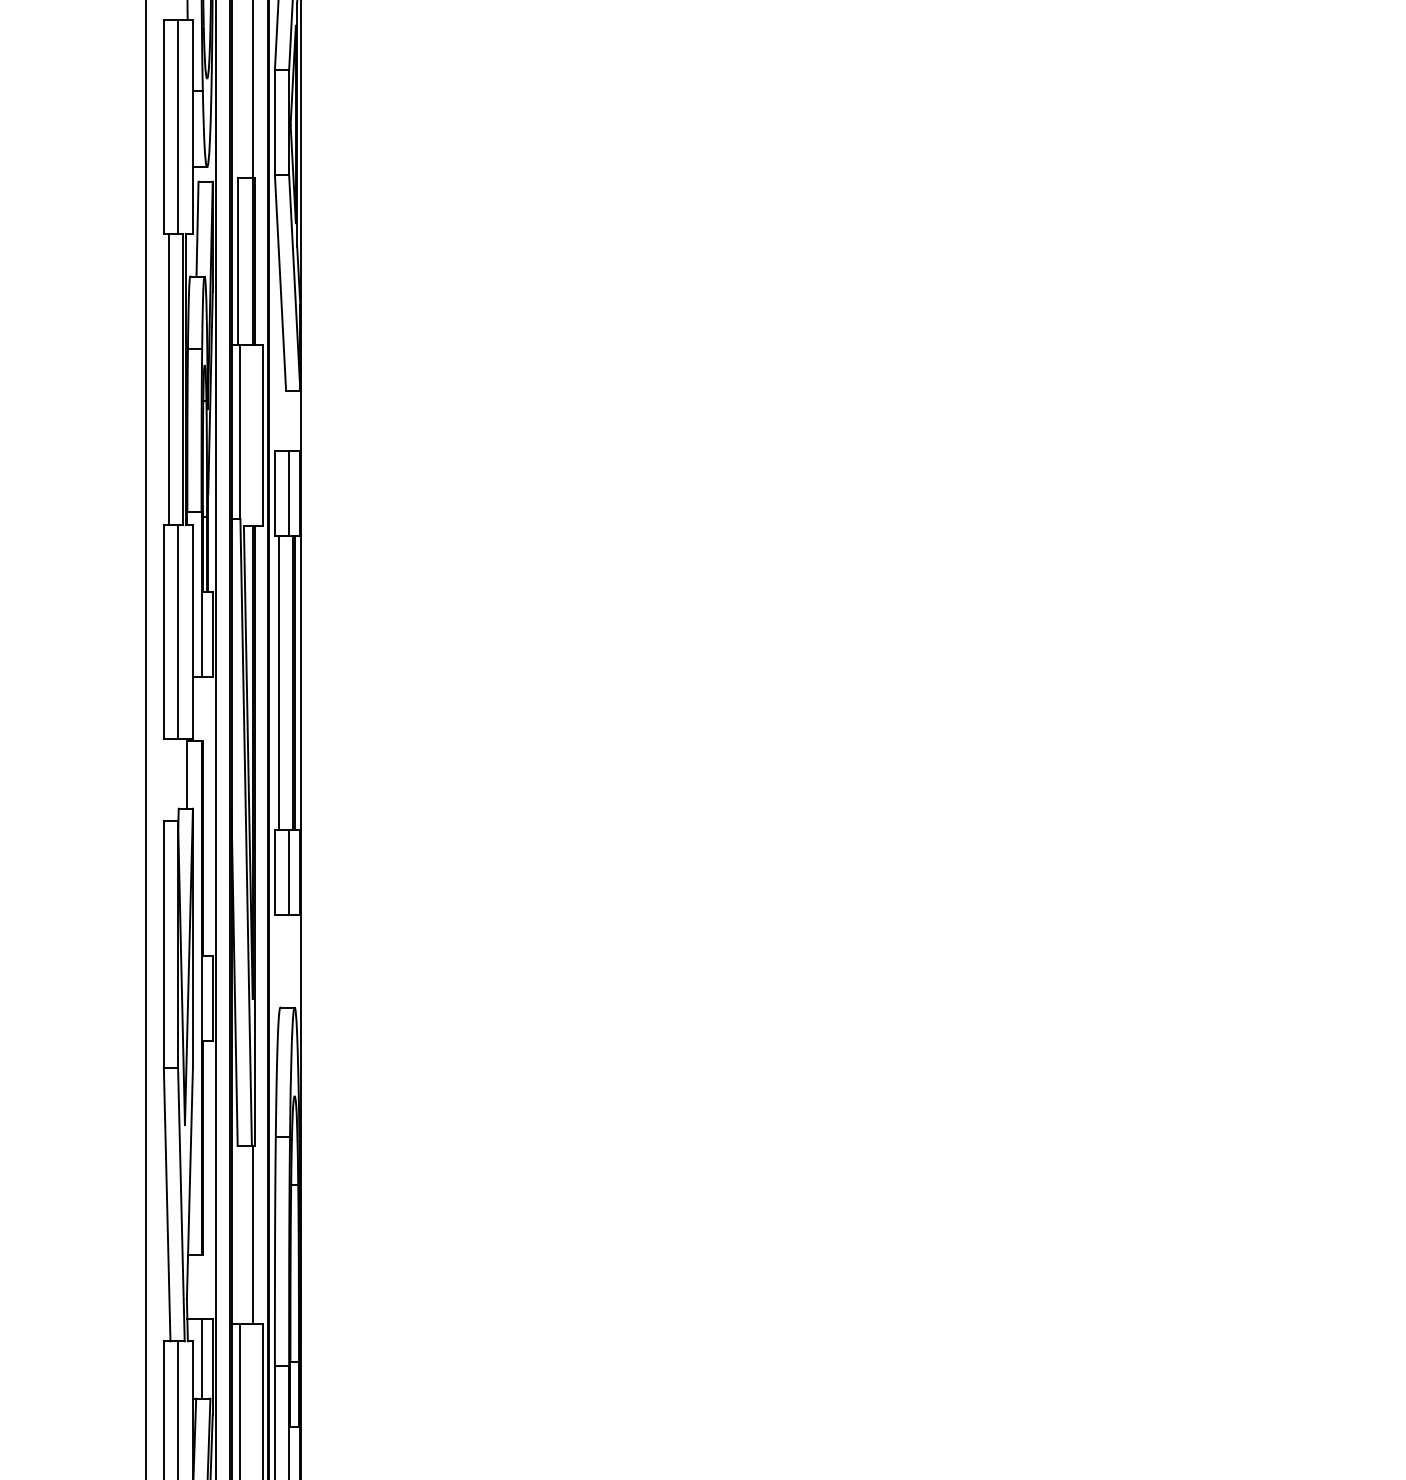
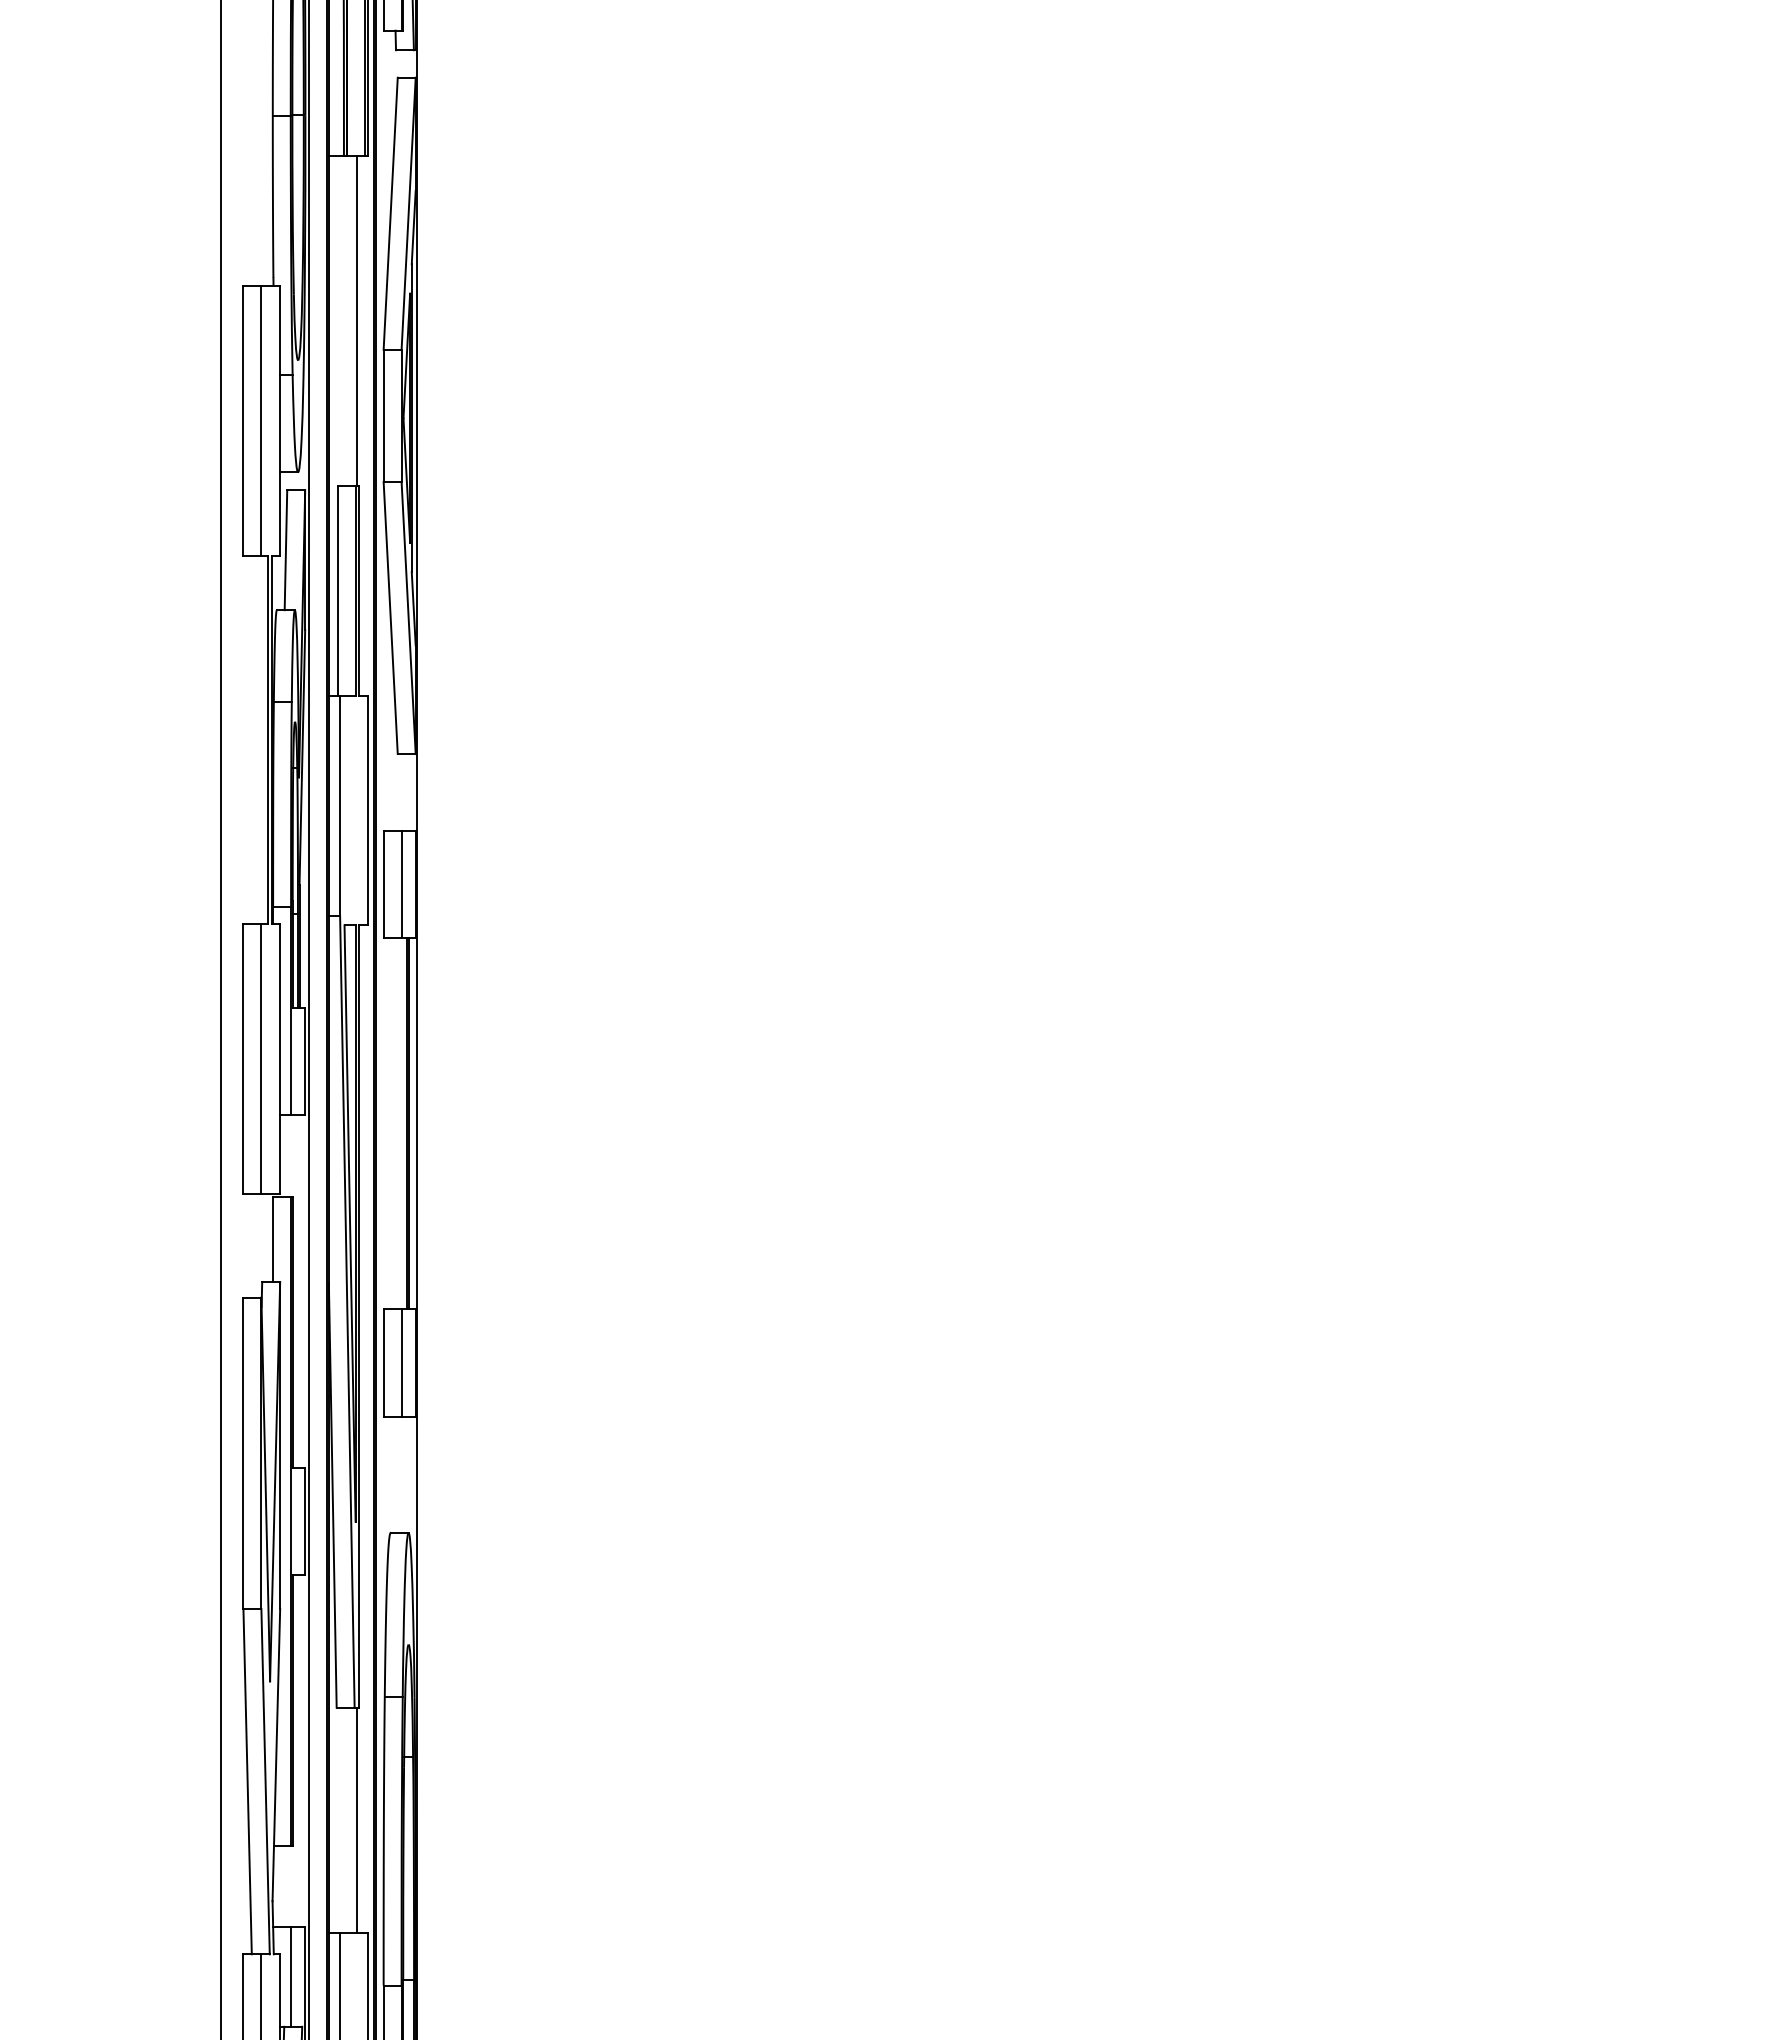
line: (169, 379) -> (250, 739), removed
line: (279, 683) -> (389, 1123), removed

